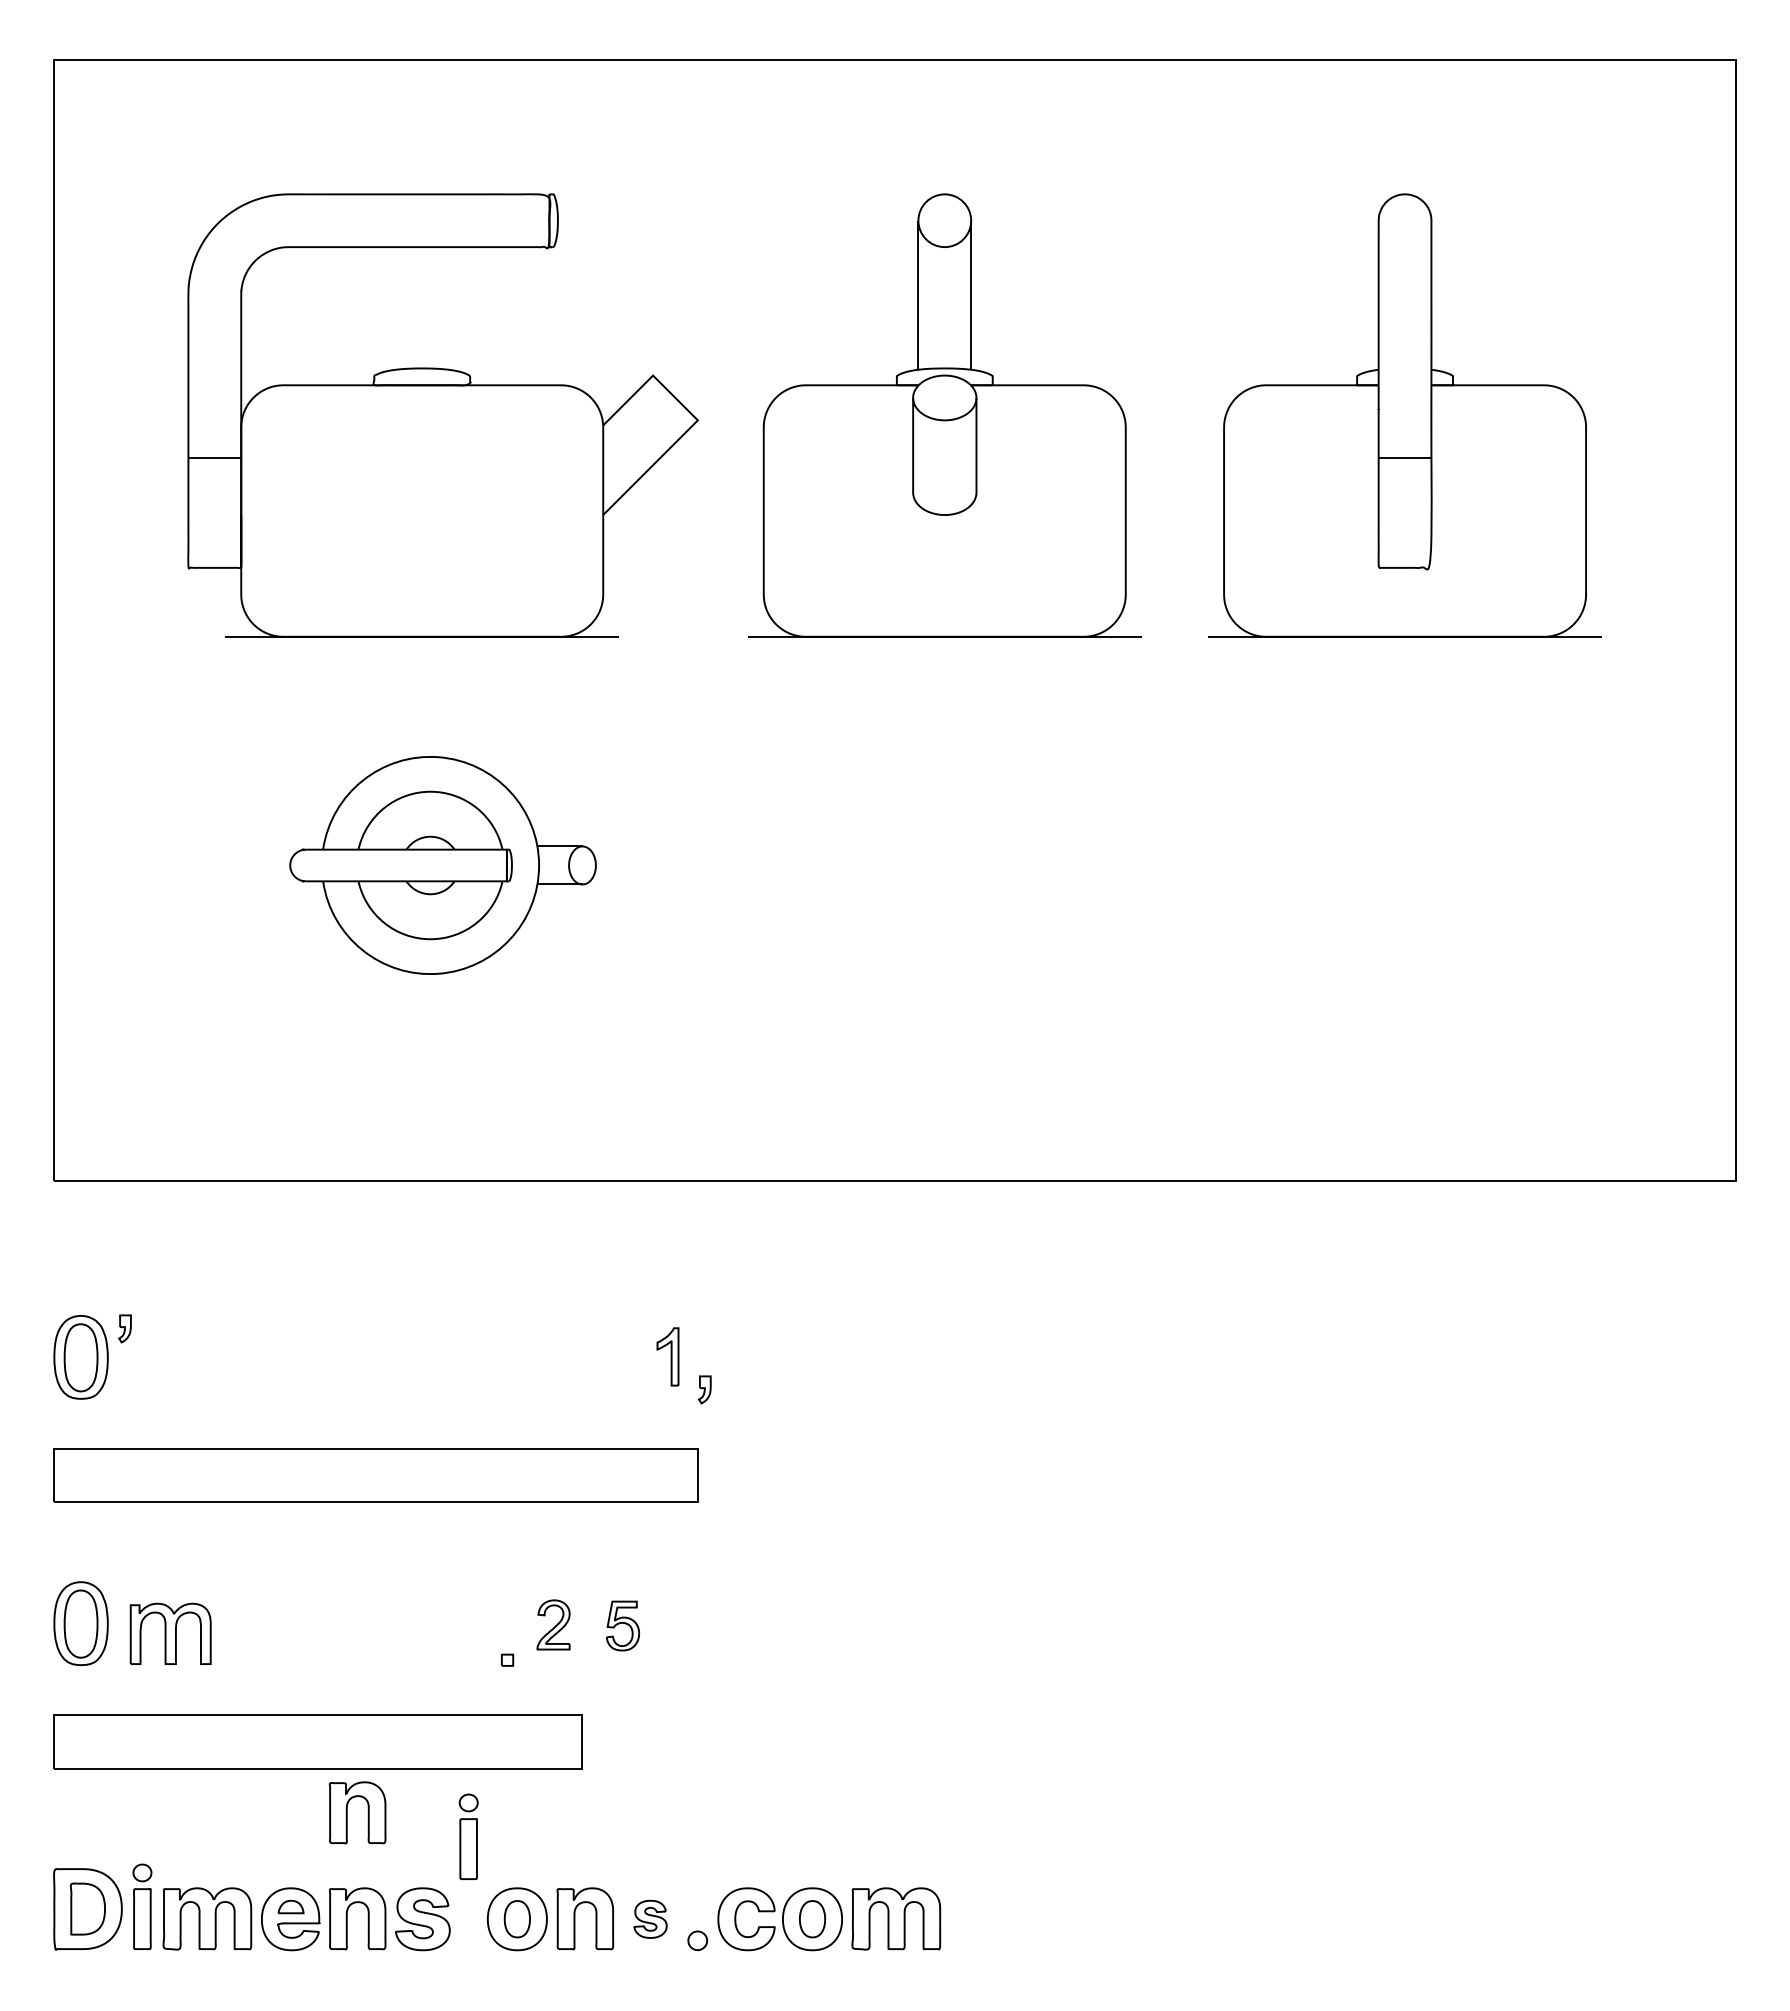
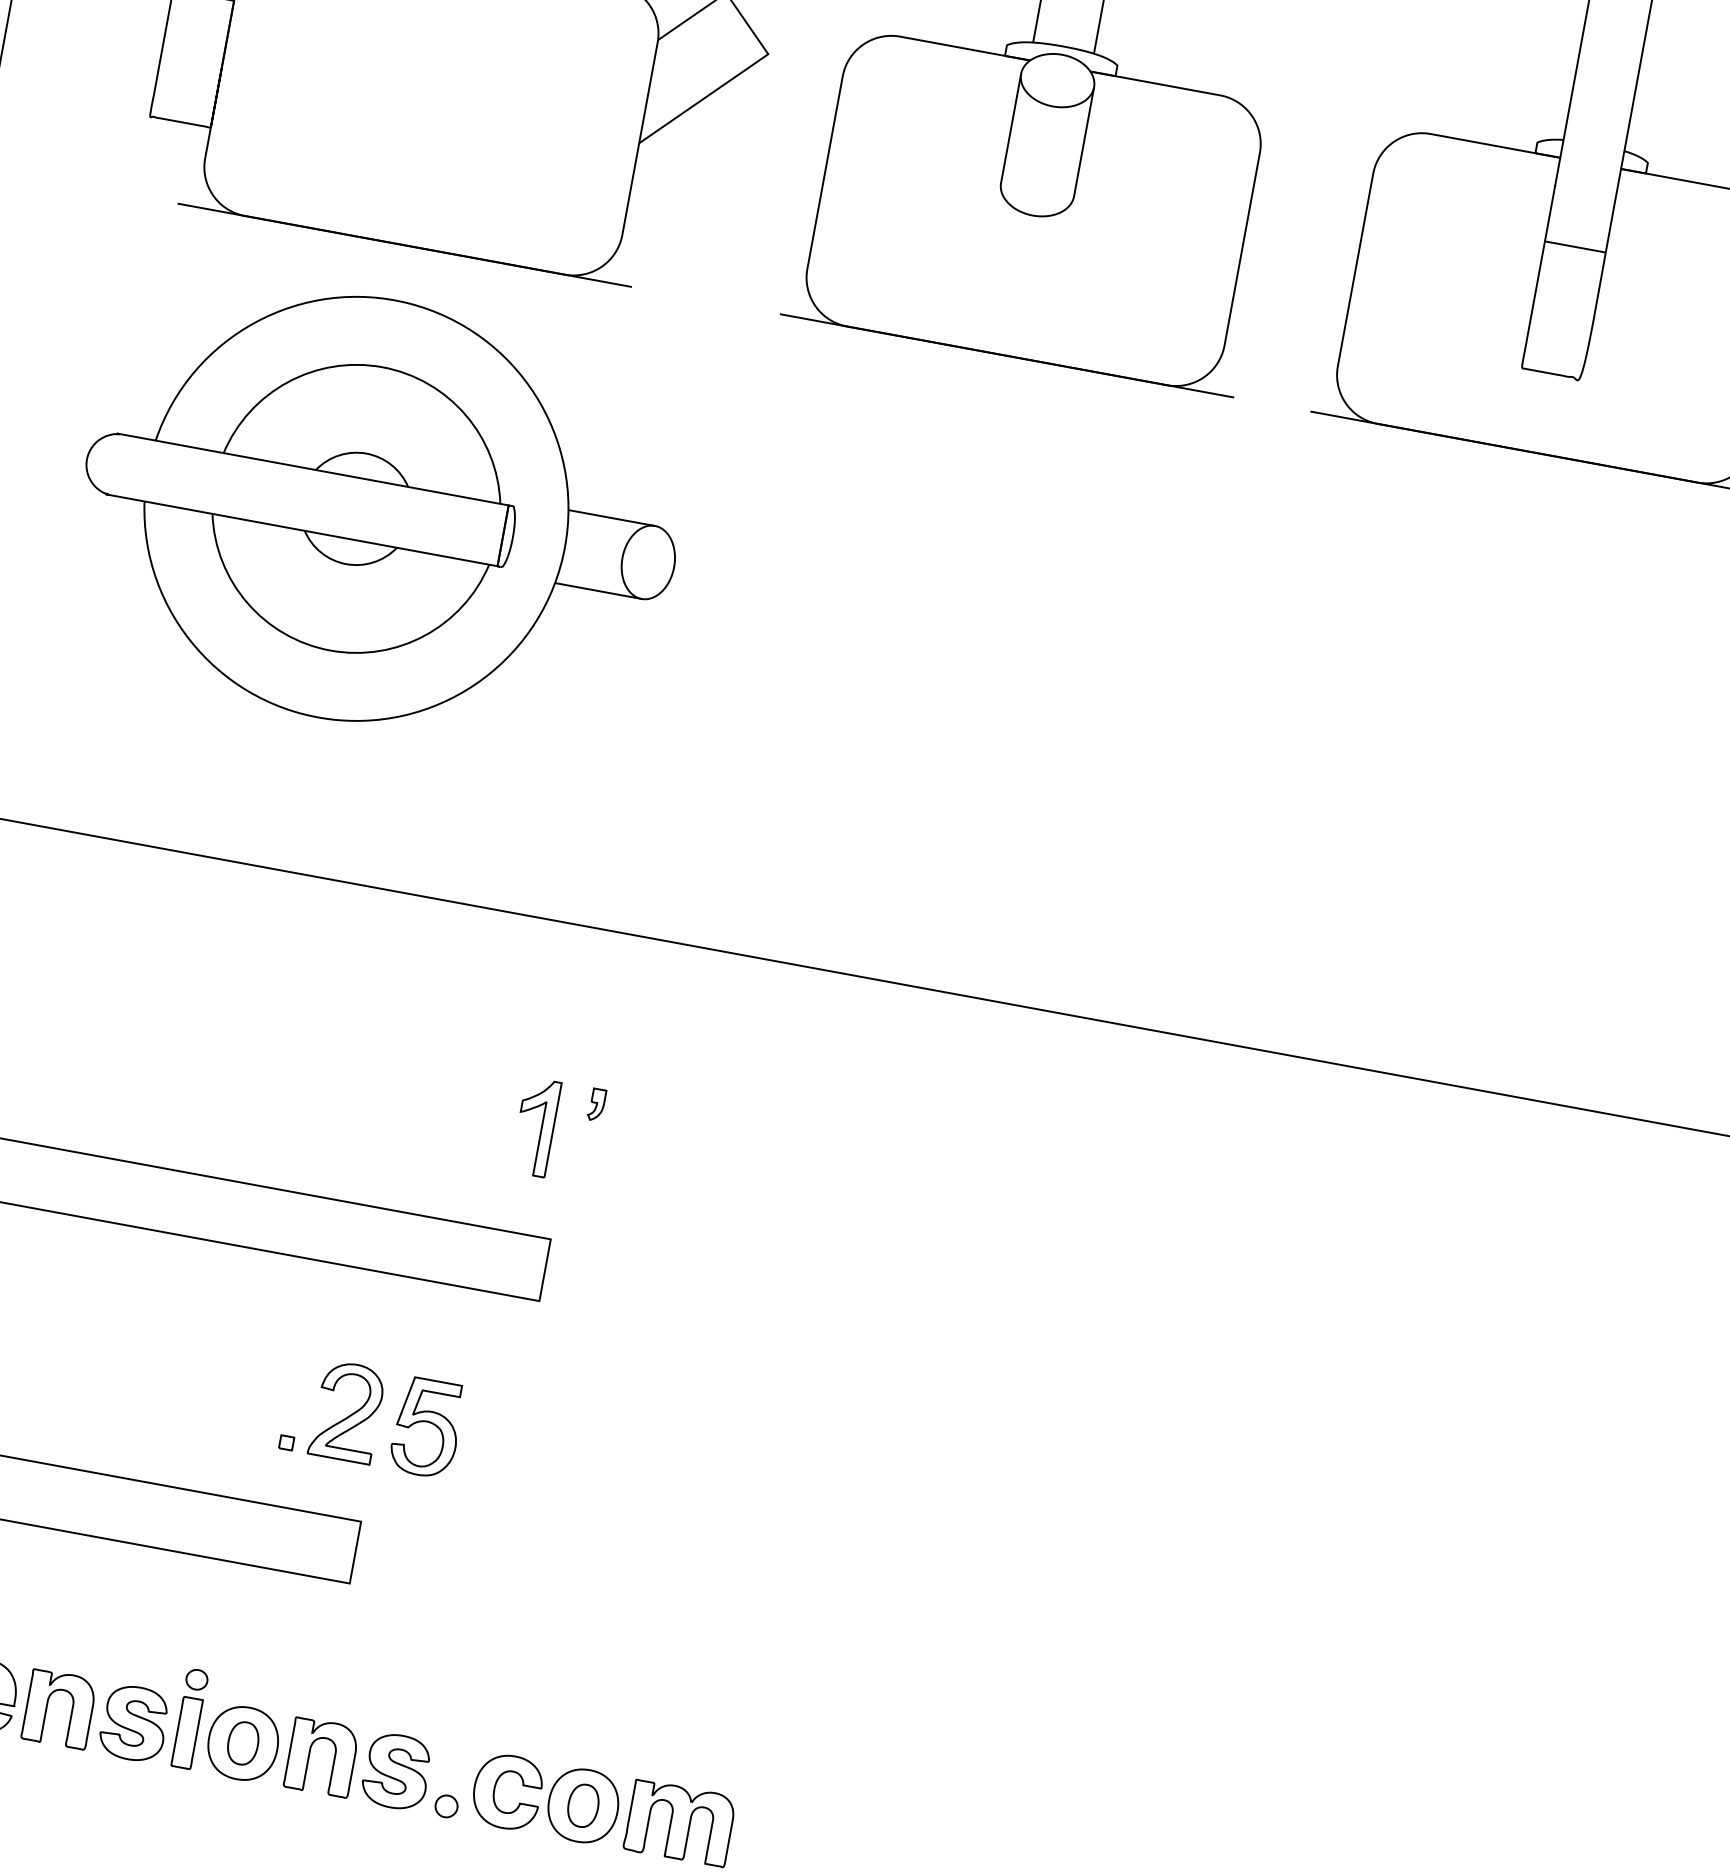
part: (442, 865) -> (379, 513), size x1.67
part: (667, 1356) -> (535, 1126), size x1.43
part: (704, 1389) -> (596, 1104), moved
part: (553, 1624) -> (347, 1411), size x1.67
part: (622, 1625) -> (426, 1427), size x1.67
part: (347, 1812) -> (70, 1584), removed
part: (468, 1836) -> (189, 1718), moved
part: (650, 1919) -> (396, 1771), size x1.67

